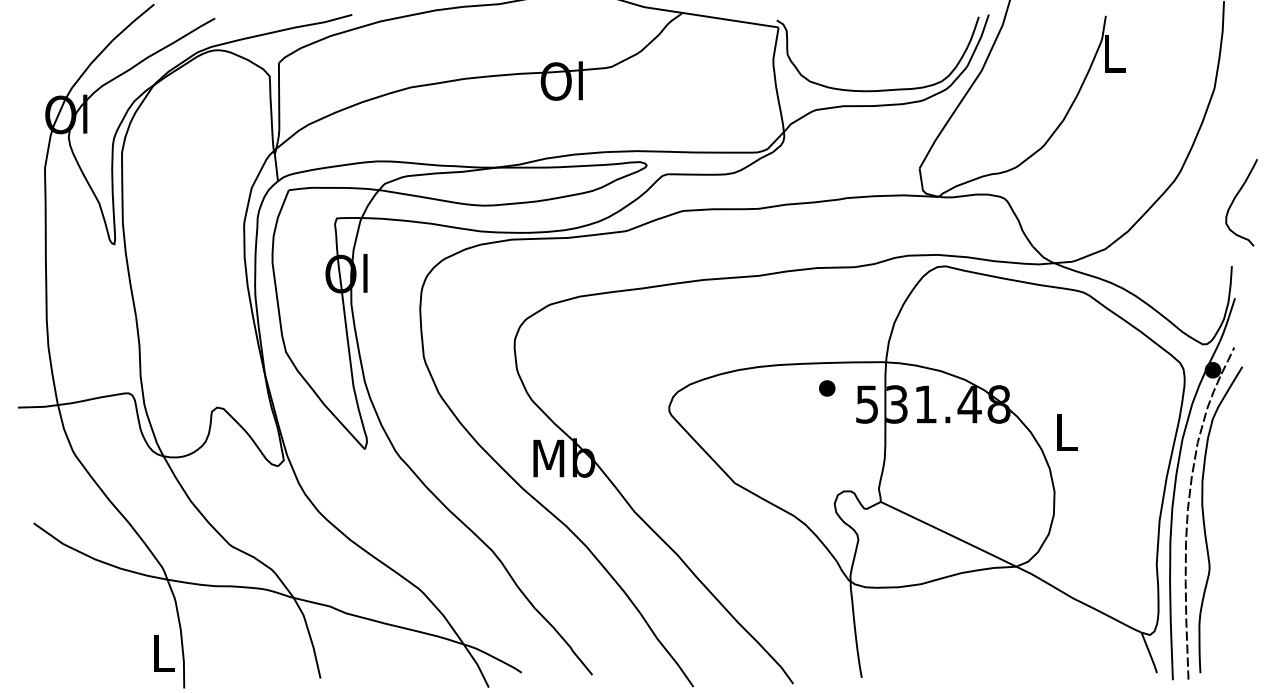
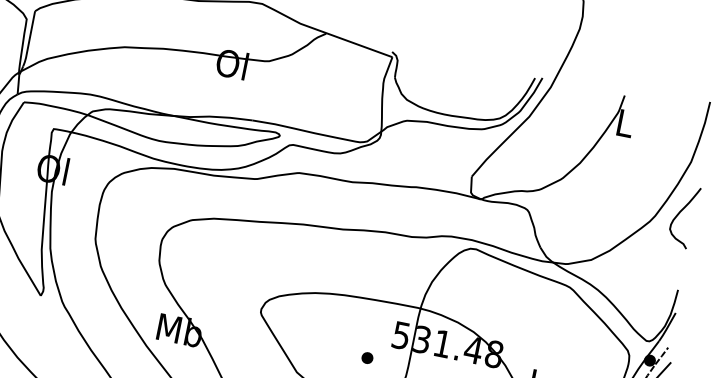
curve: (1235, 199) -> (679, 213), moved
part: (827, 388) -> (367, 358), moved

